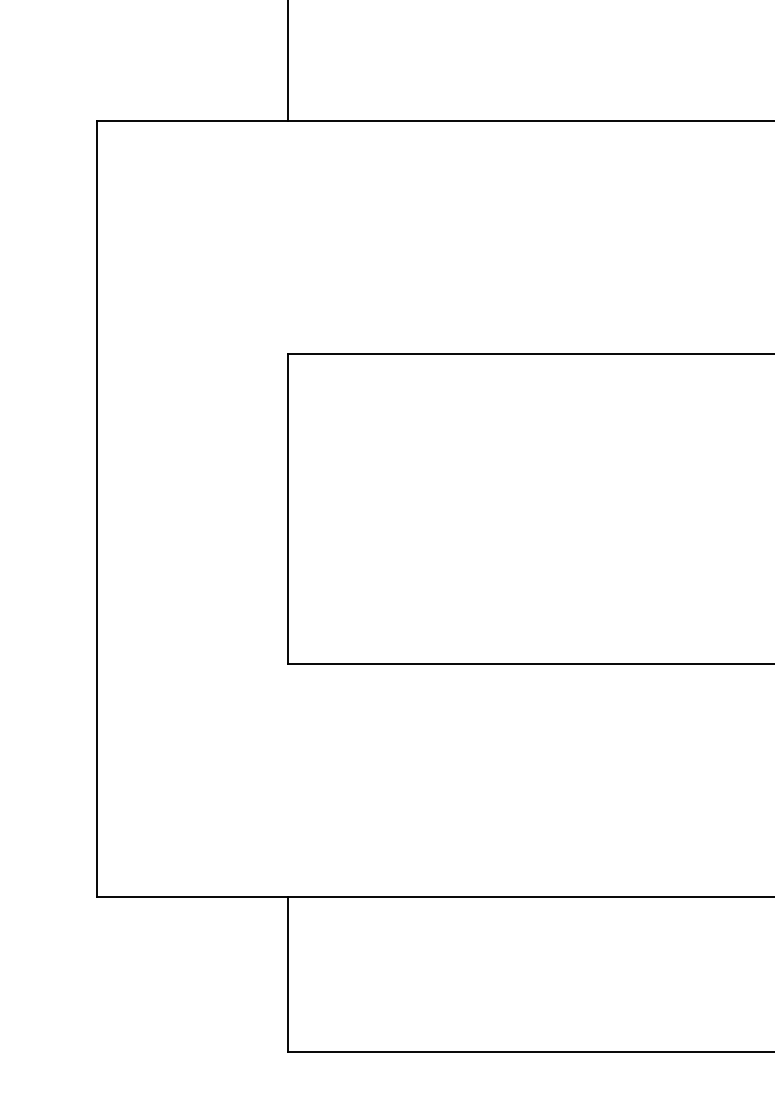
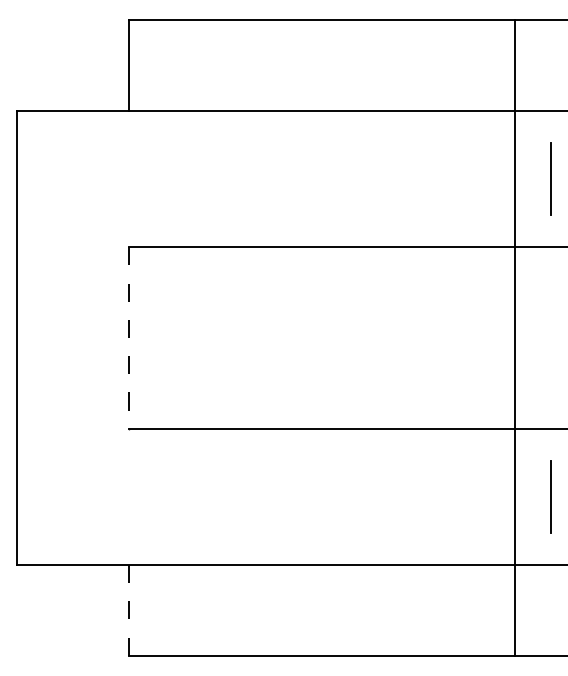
line: (287, 508) -> (128, 337), solid -> dashed
line: (287, 974) -> (128, 610), solid -> dashed

